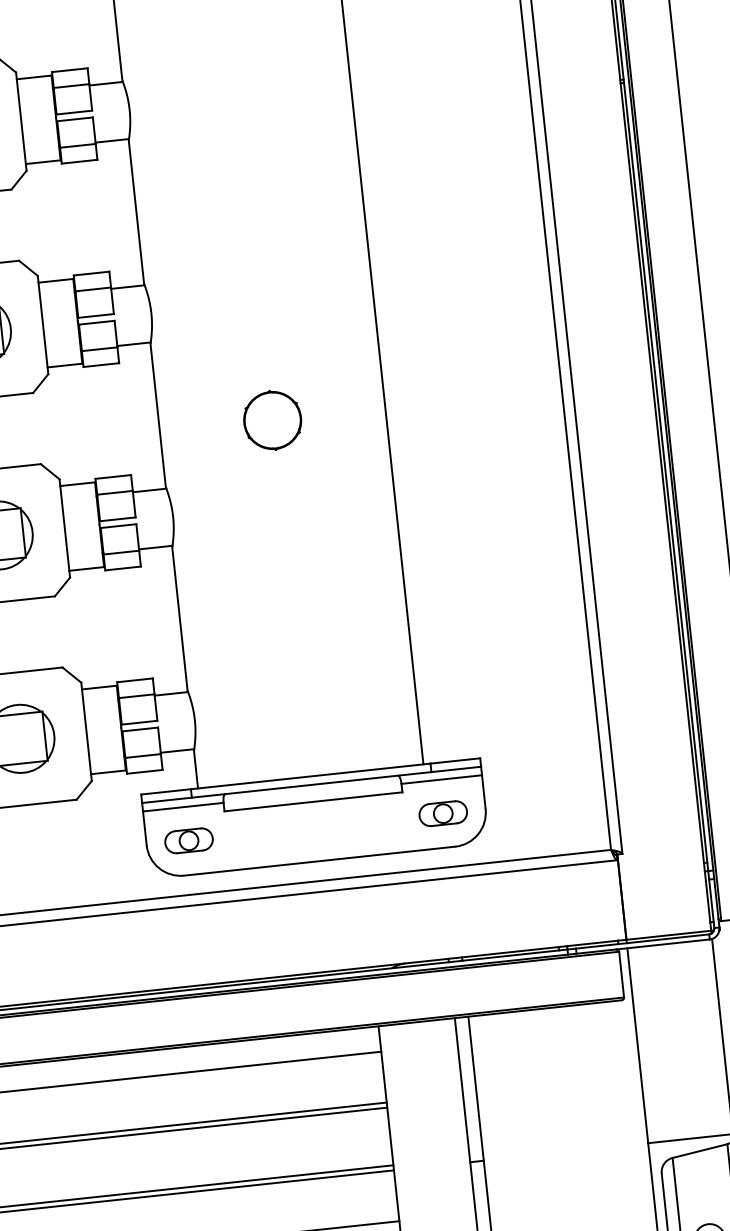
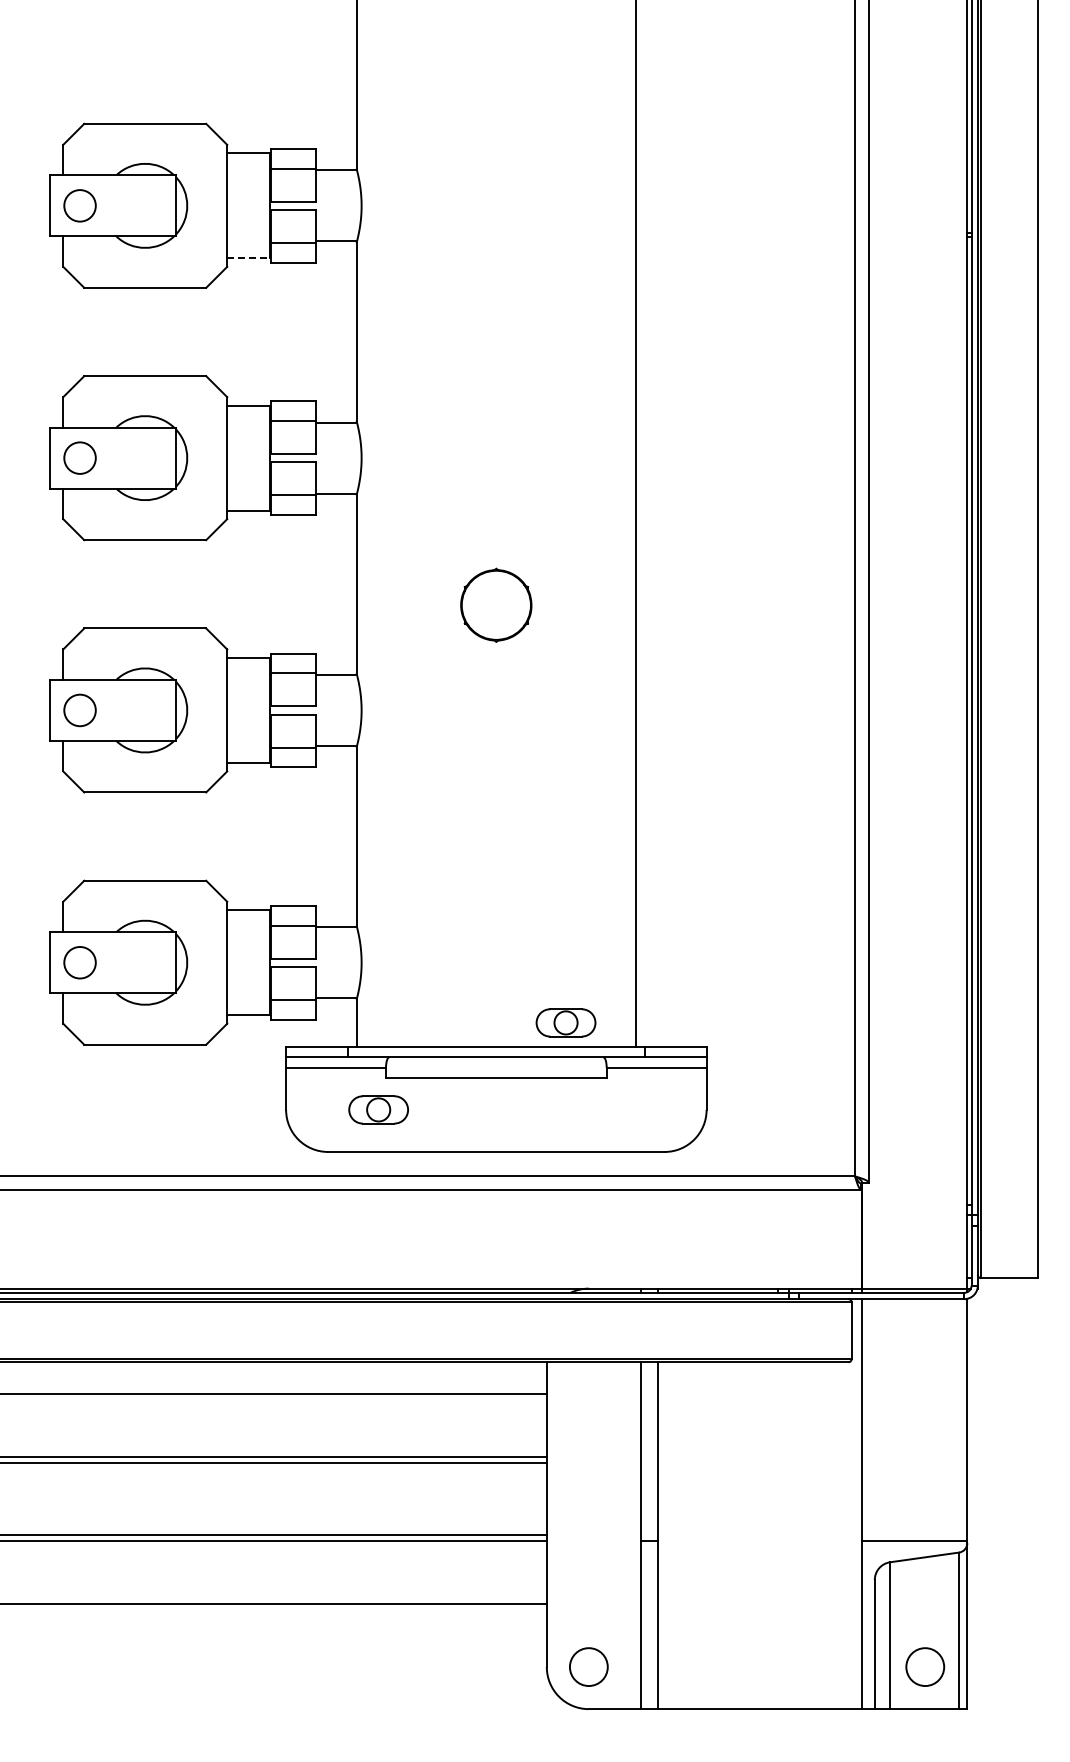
line: (43, 162) -> (248, 258), solid -> dashed
part: (442, 813) -> (565, 1022), moved
part: (188, 840) -> (378, 1109), moved

